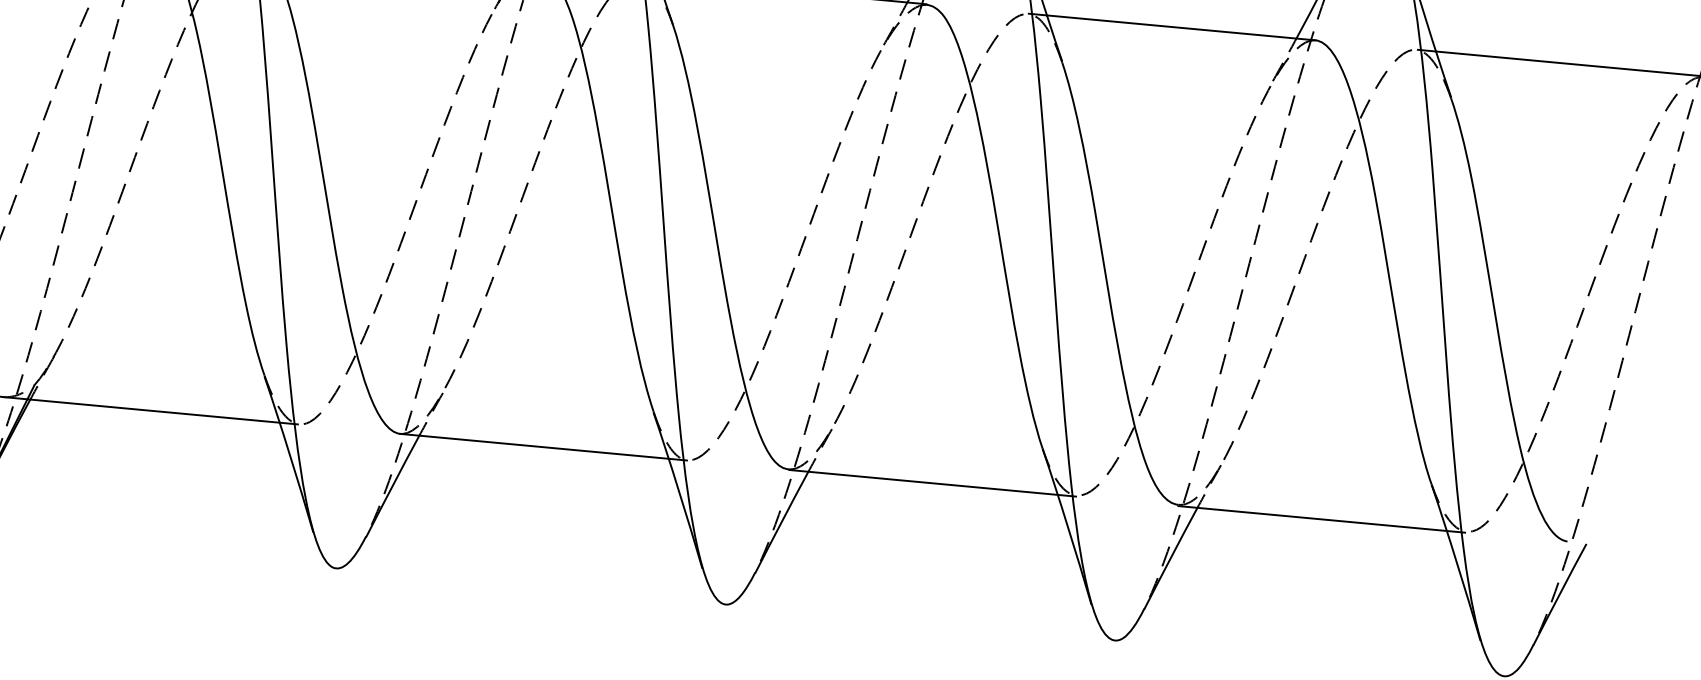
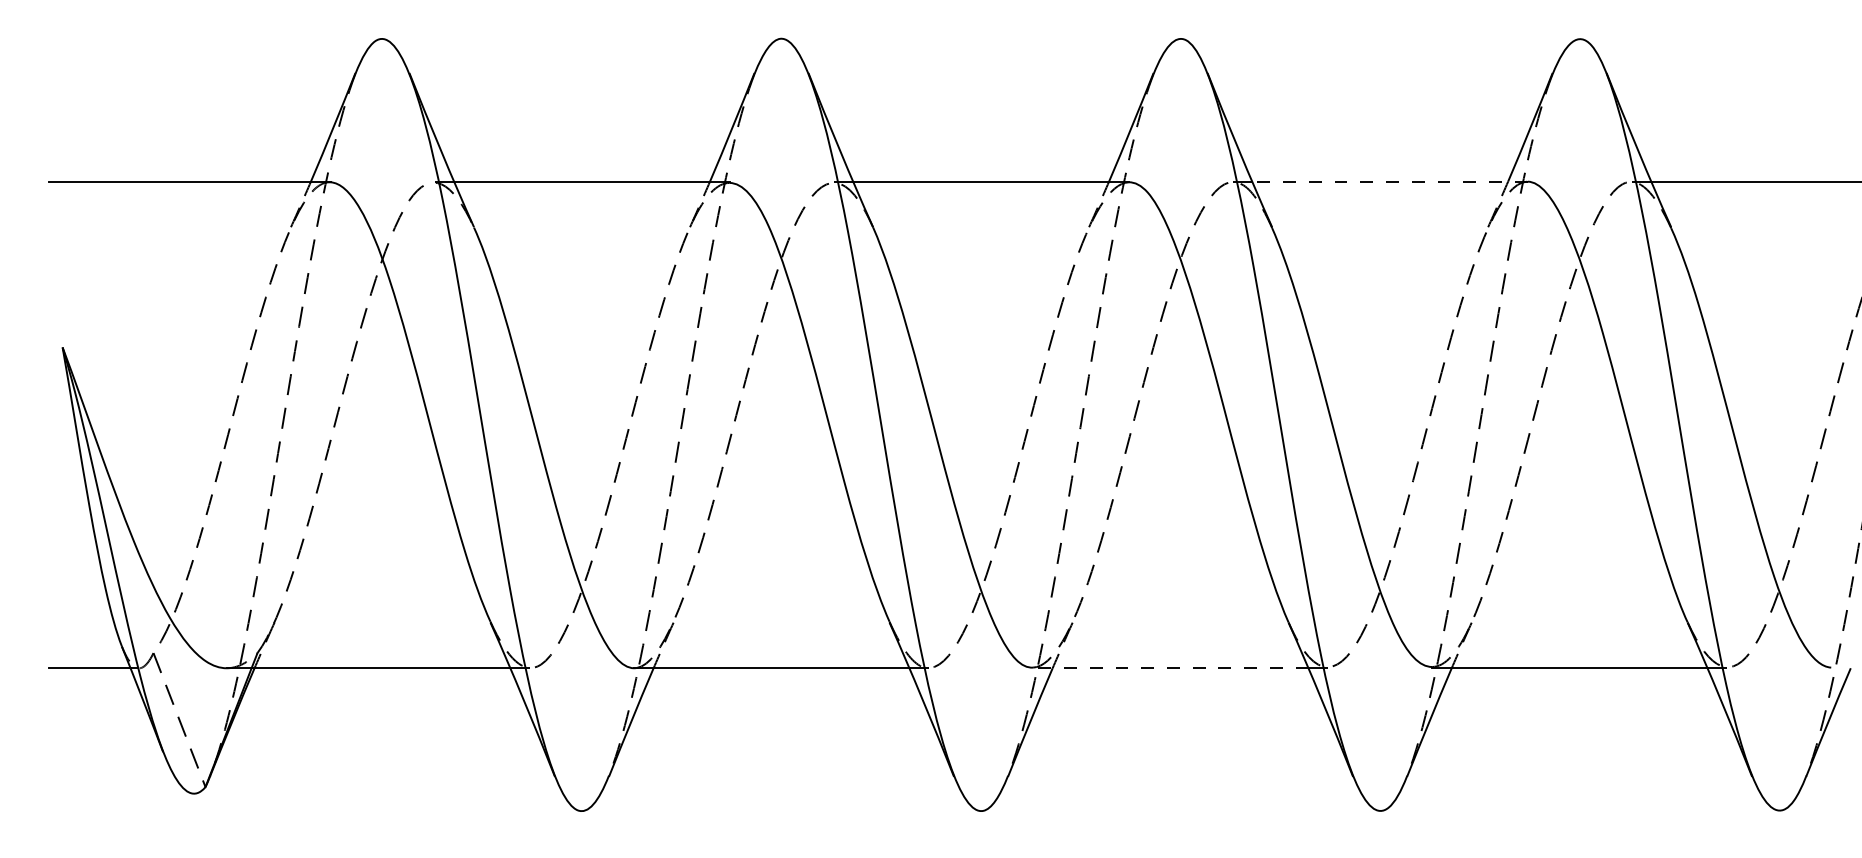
line: (1180, 27) -> (1389, 181), solid -> dashed
line: (923, 482) -> (1170, 668), solid -> dashed

